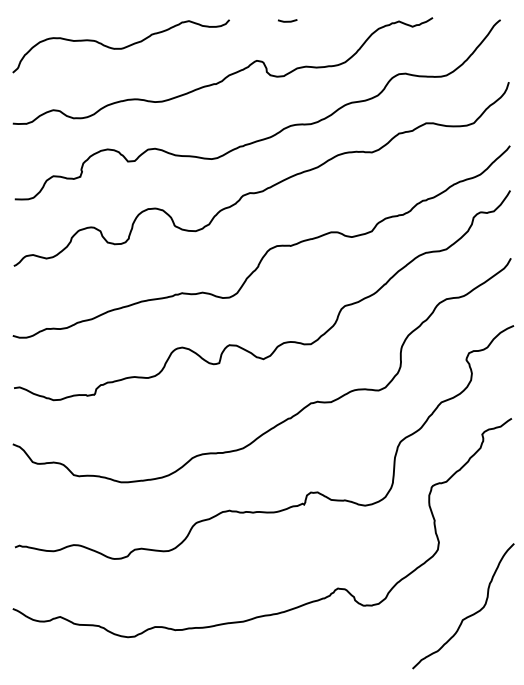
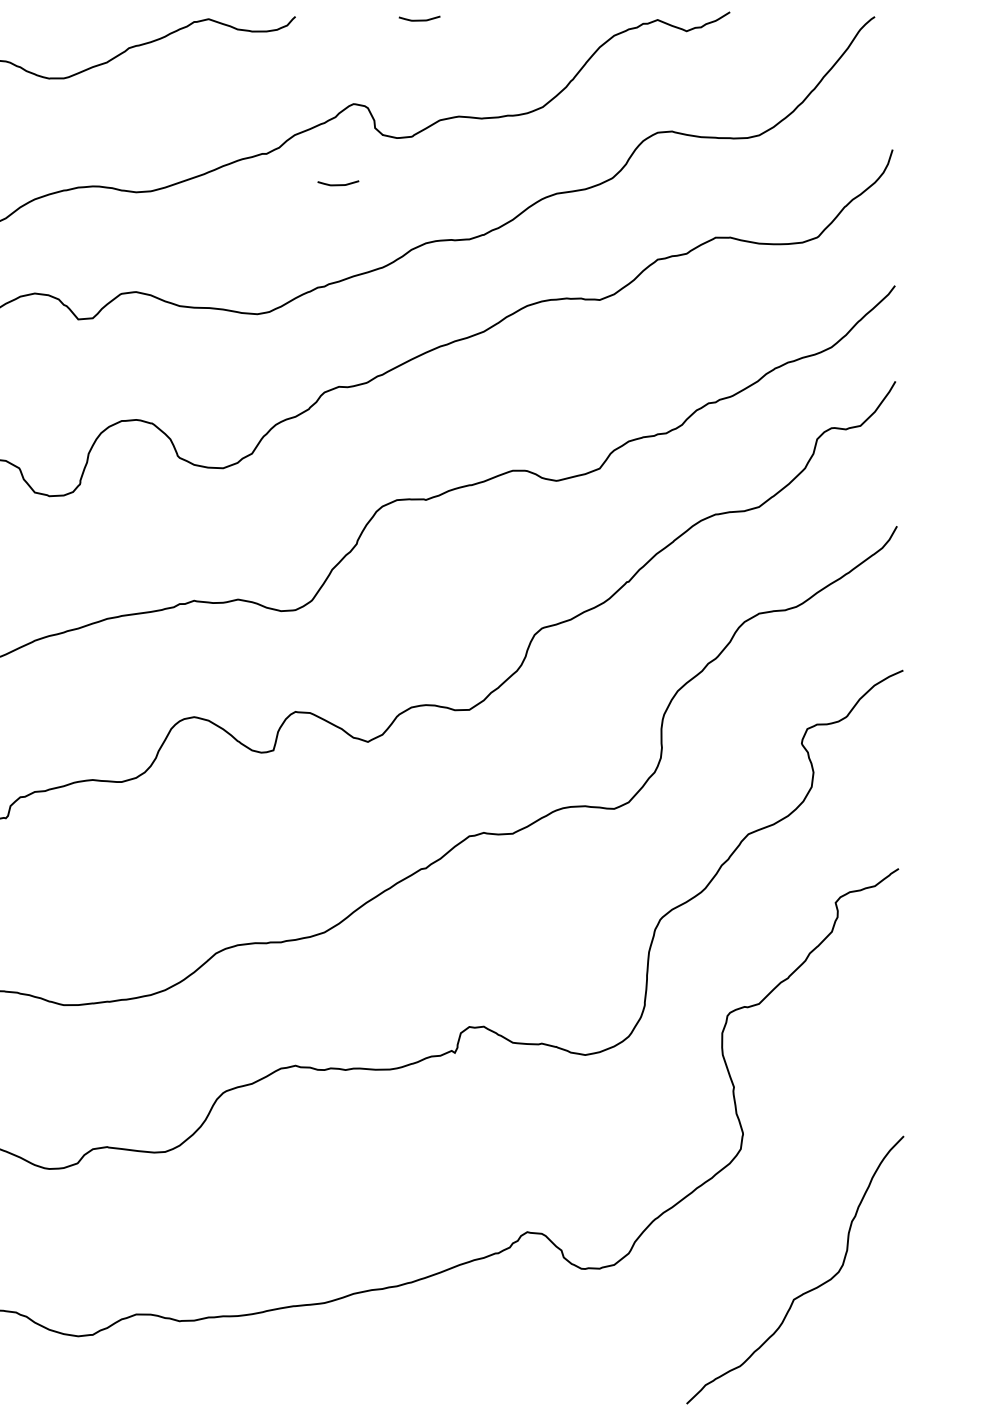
line: (249, 97) -> (338, 182), added

